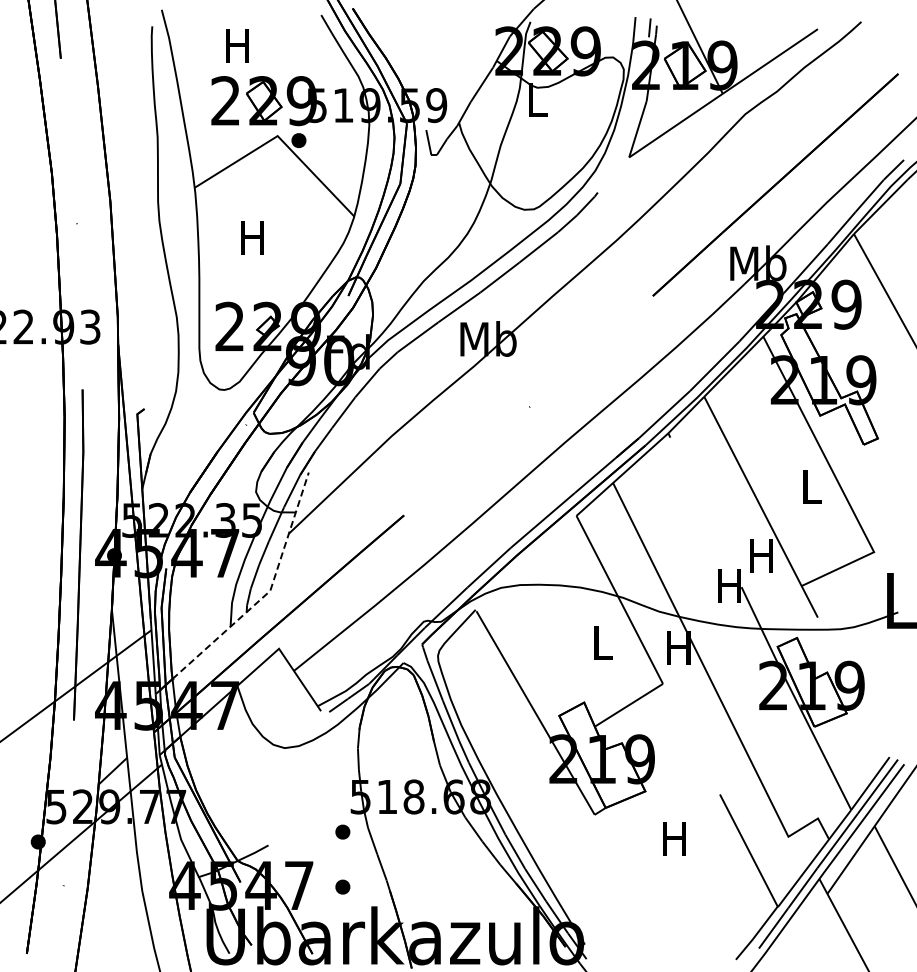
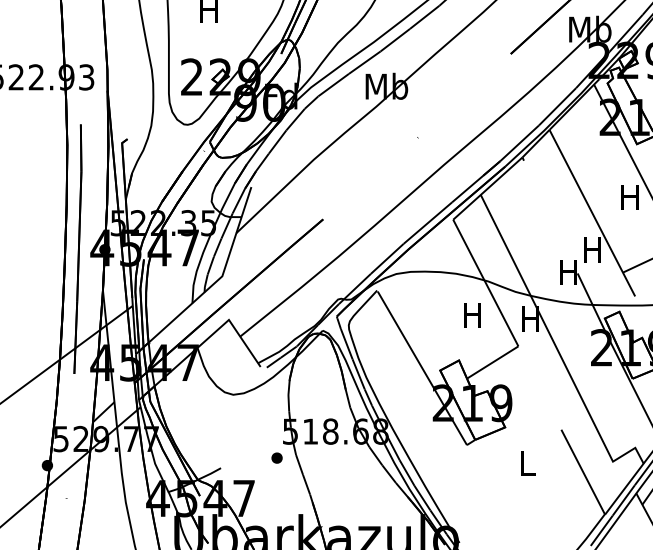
text: (810, 486) -> (629, 197), L -> H
line: (268, 592) -> (221, 277), dashed -> solid
text: (601, 642) -> (472, 315), L -> H
text: (674, 838) -> (527, 462), H -> L
part: (342, 886) -> (276, 499), removed

